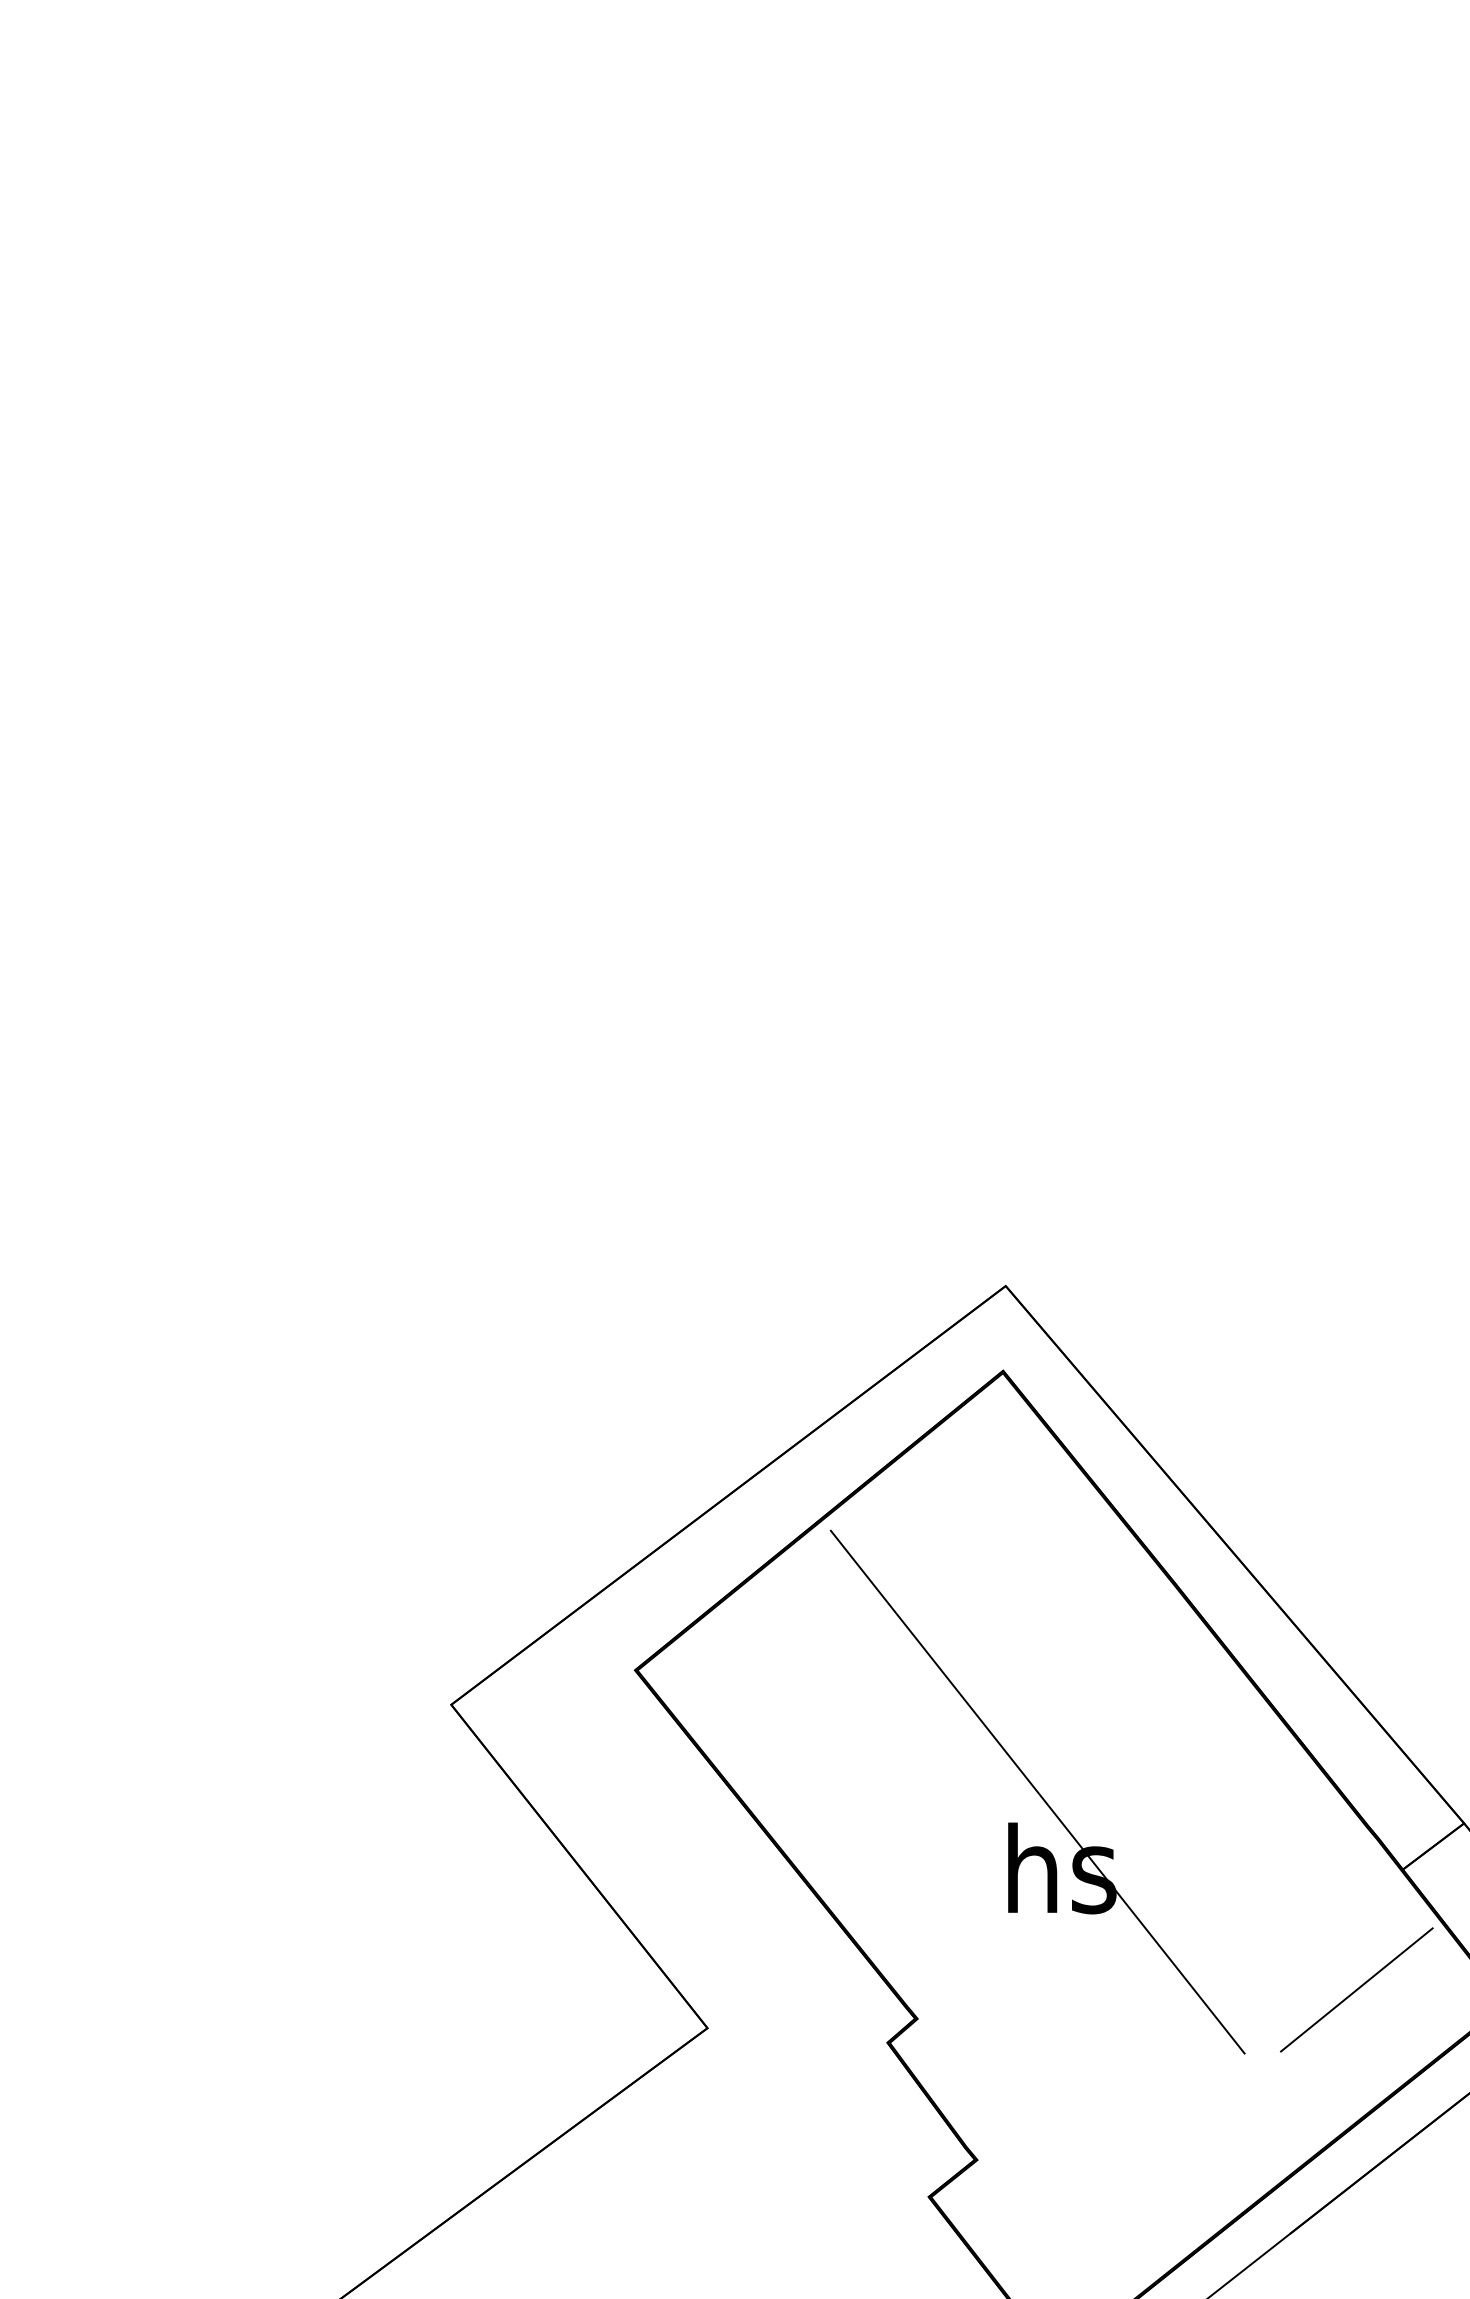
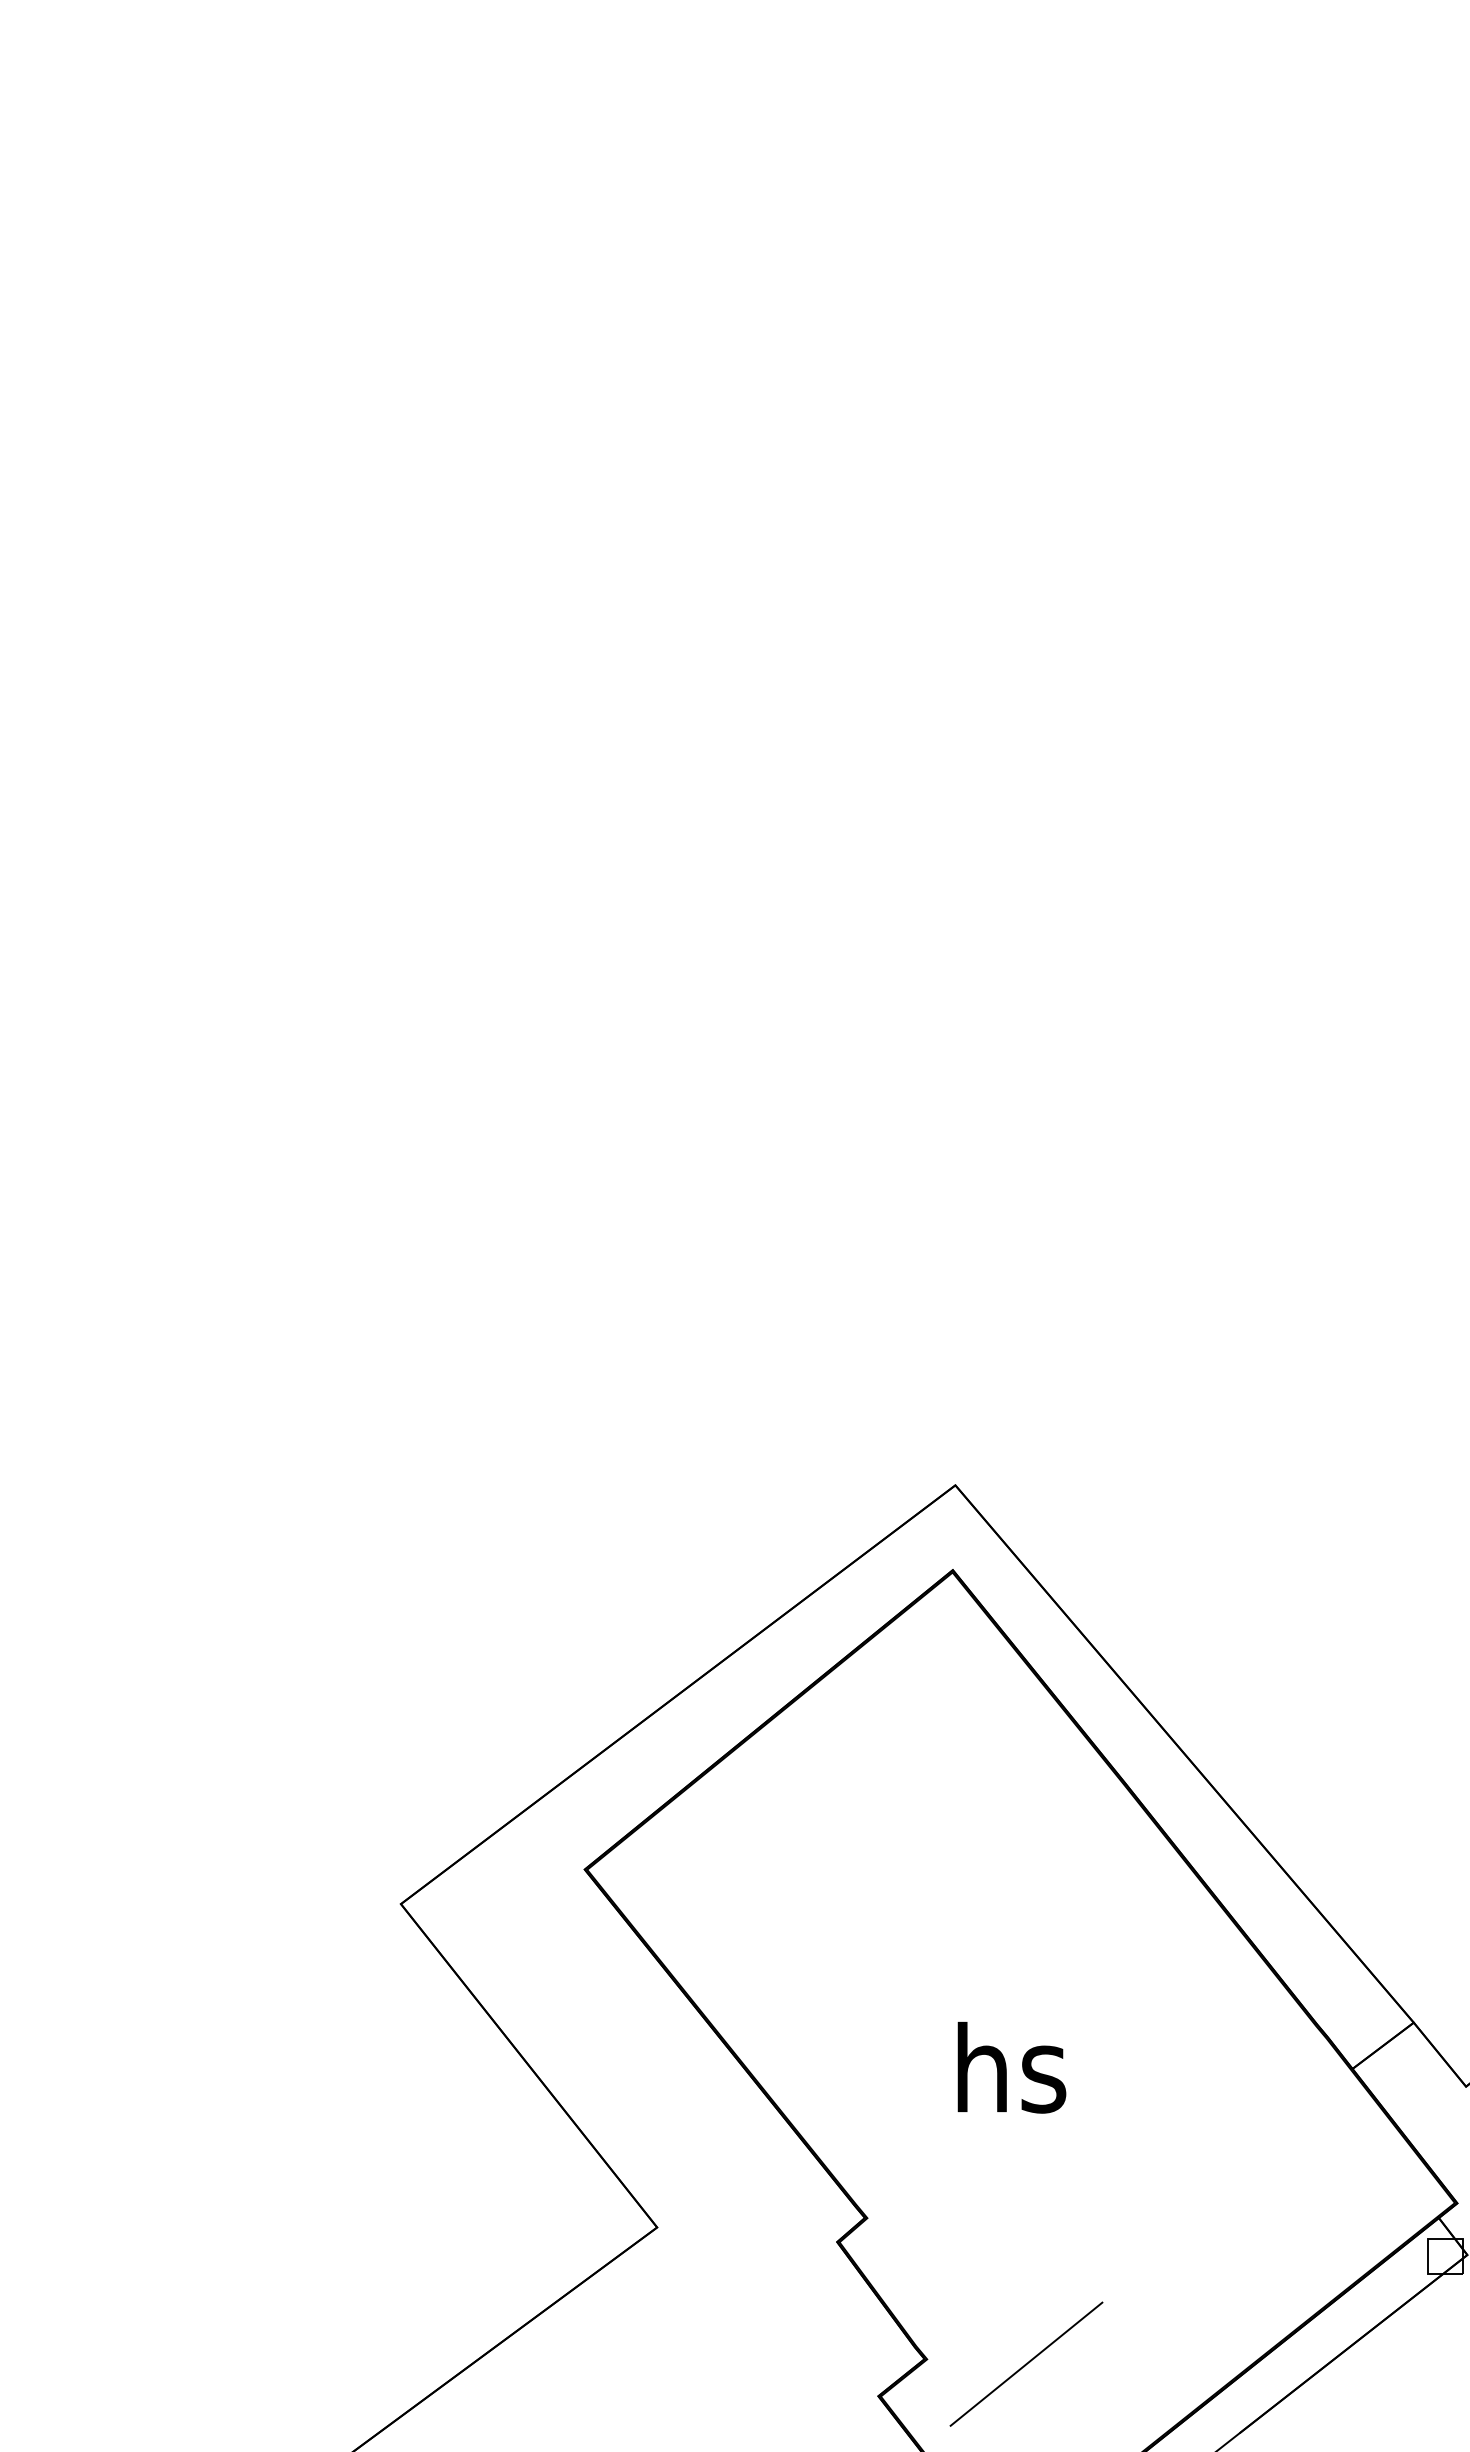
line: (1037, 1792) -> (987, 1991), removed
line: (1356, 1989) -> (1026, 2363), moved

